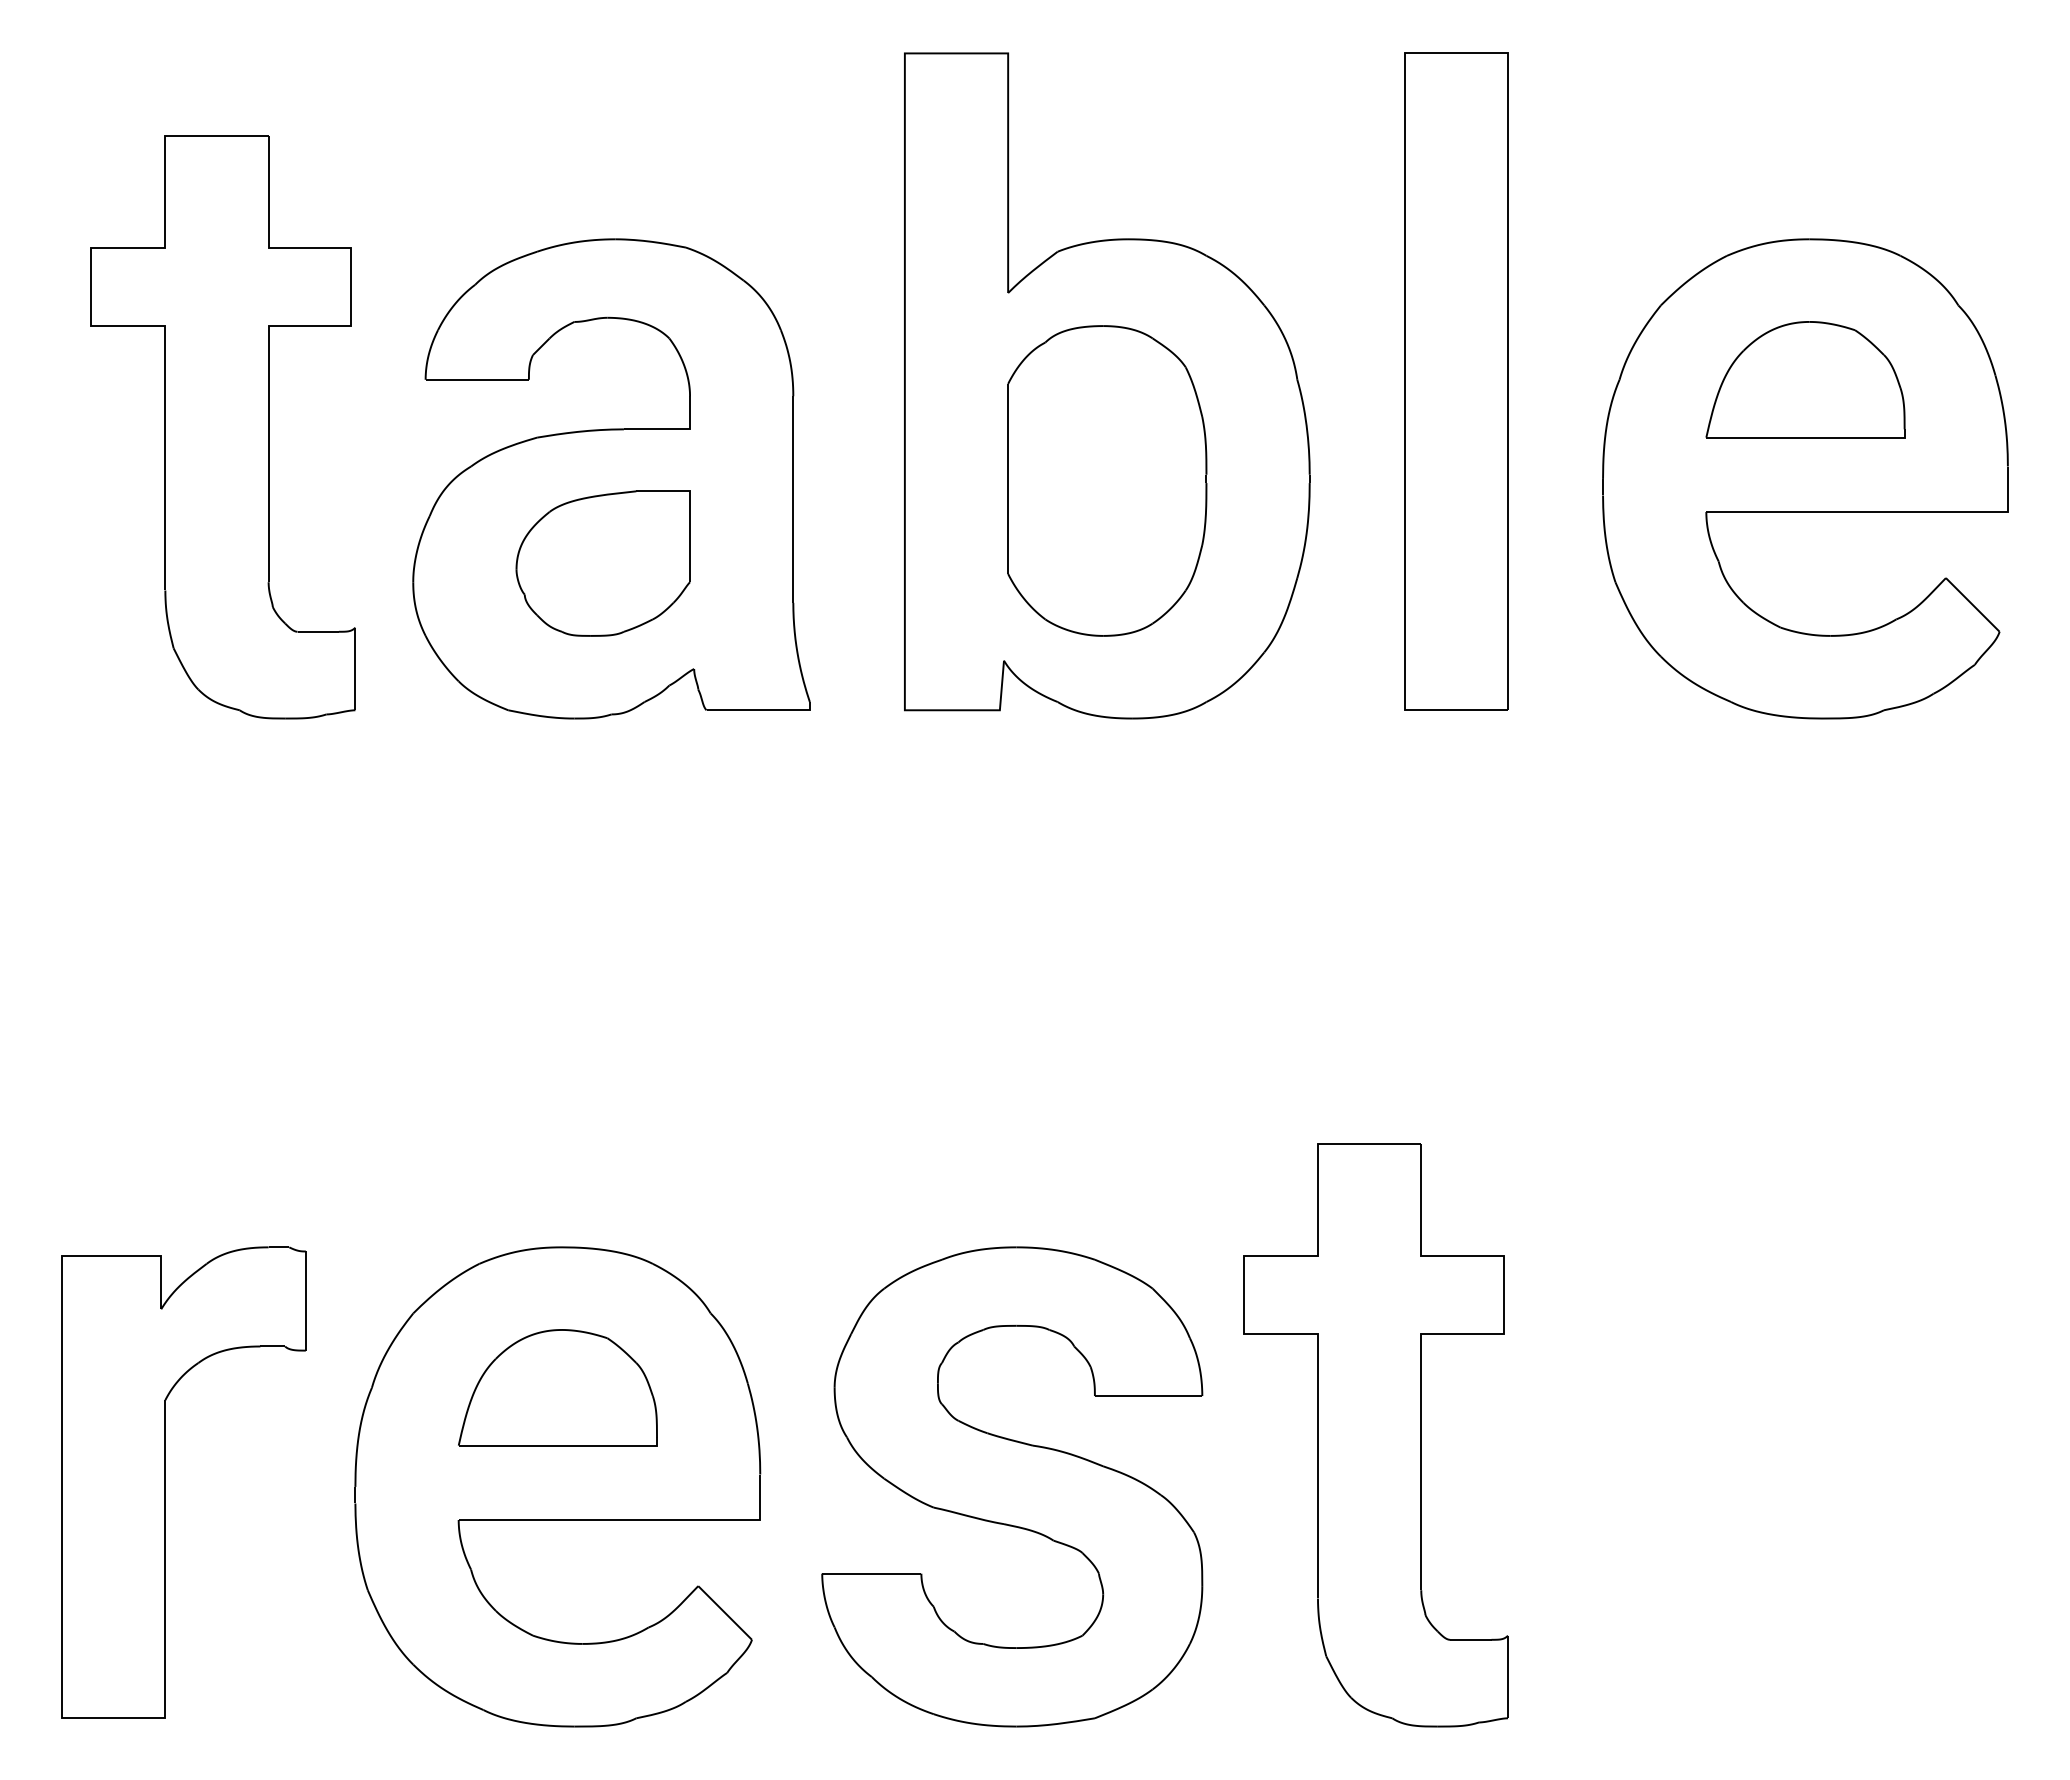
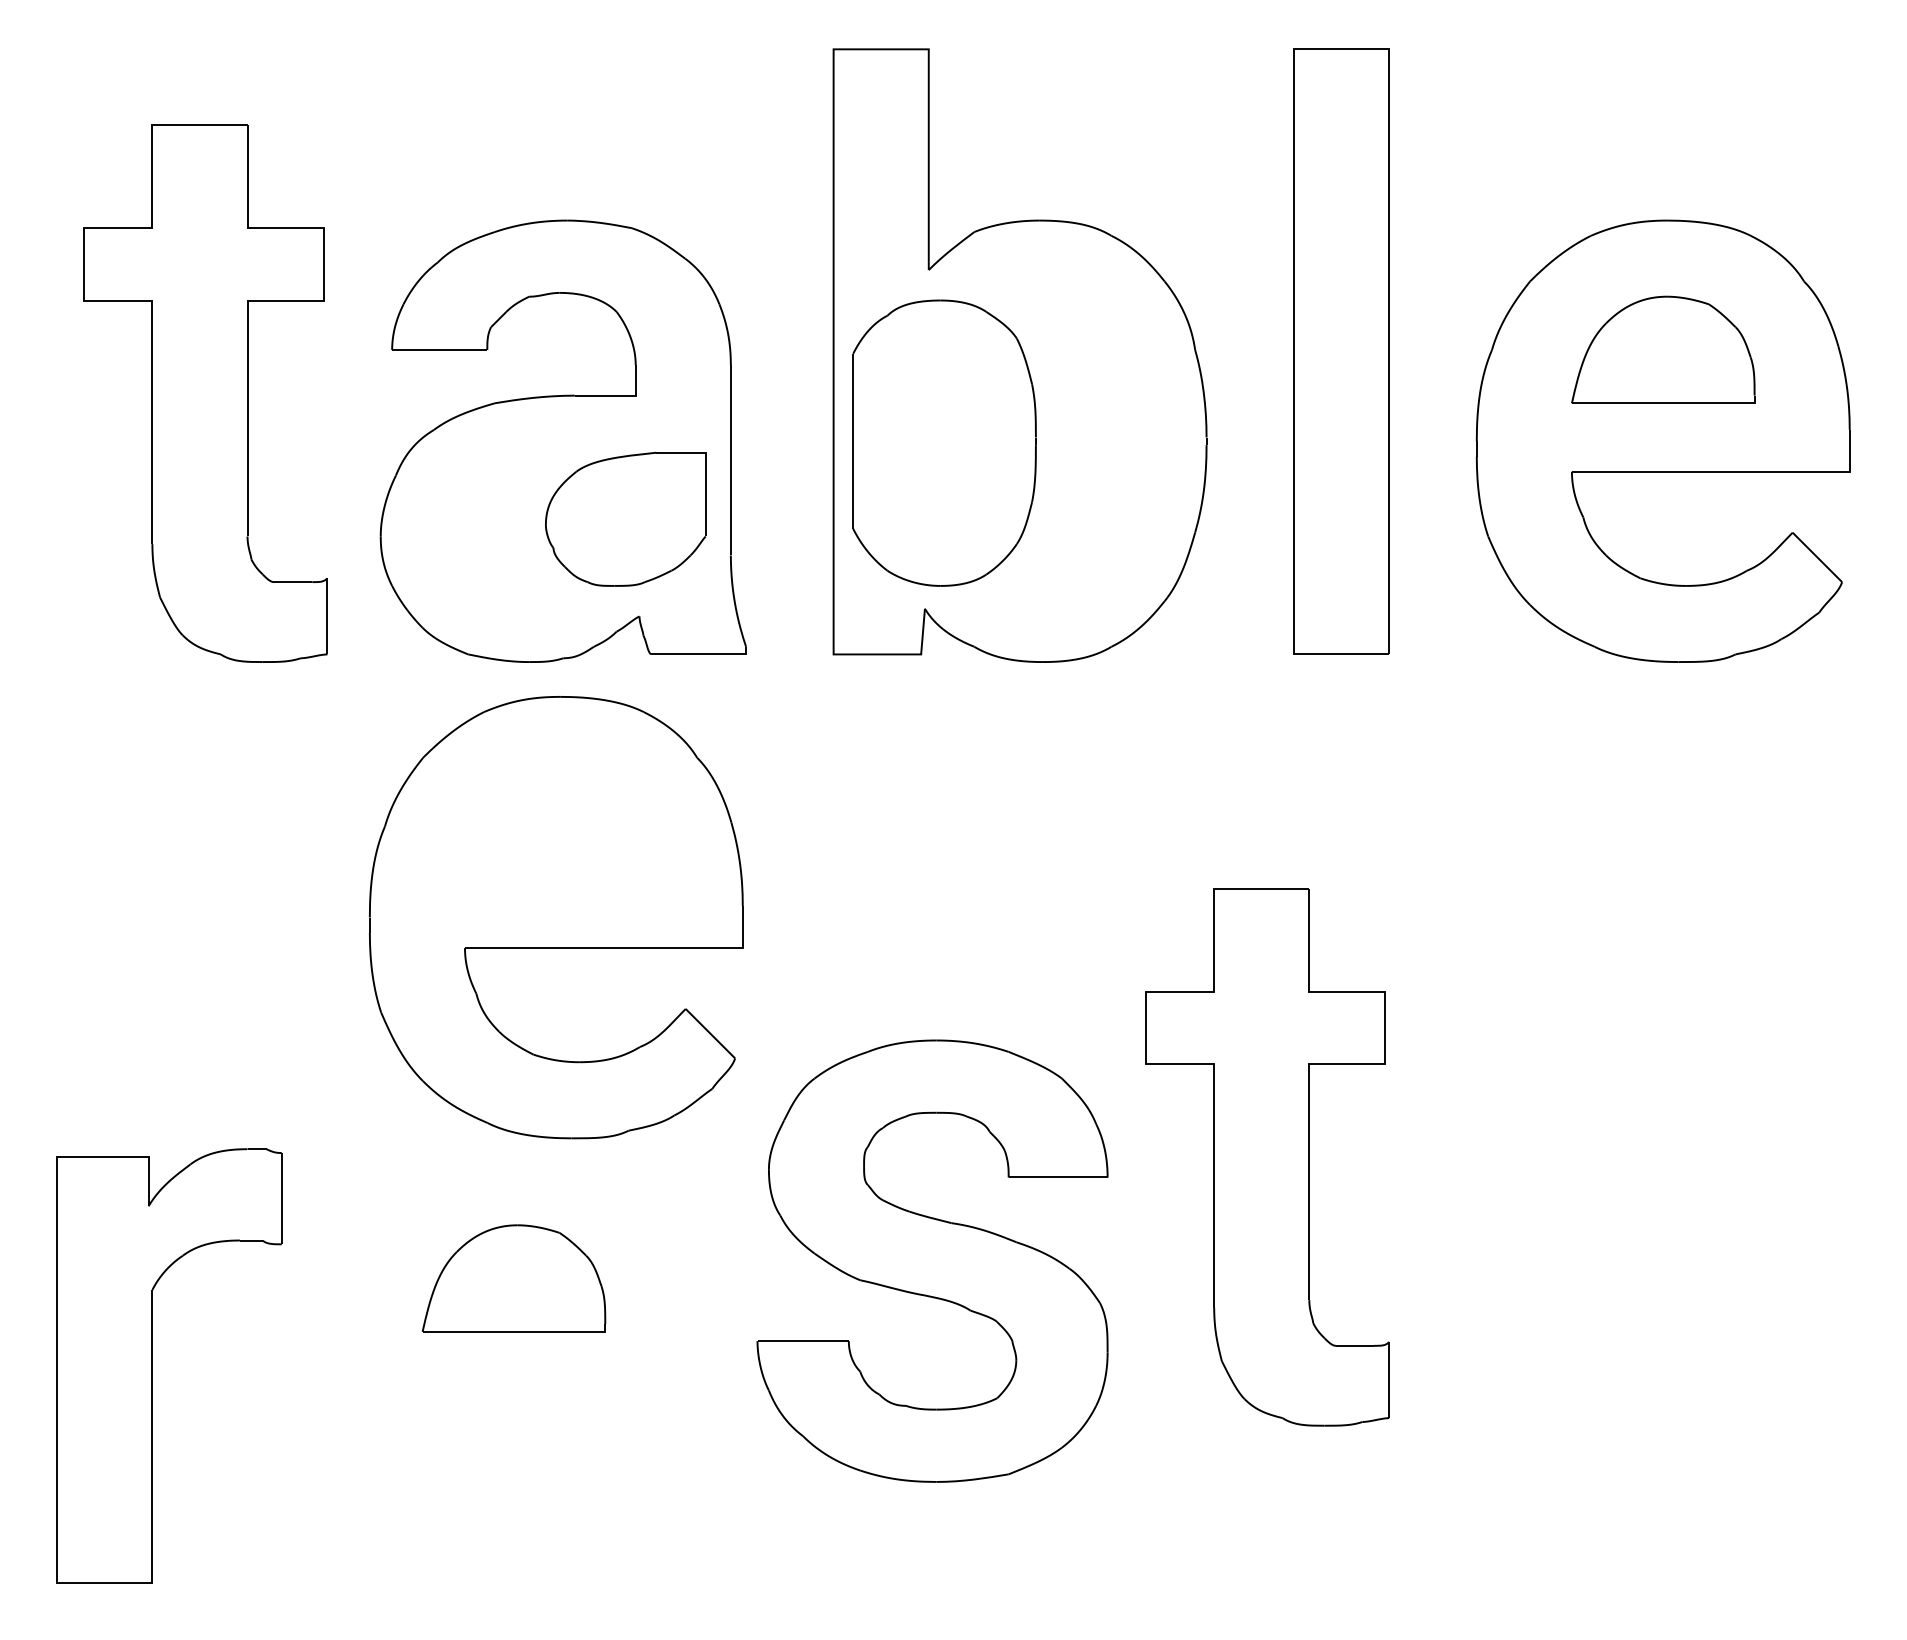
part: (1107, 480) -> (944, 442), moved
part: (602, 563) -> (625, 519), moved
part: (1375, 1435) -> (1267, 1157), moved
part: (557, 1486) -> (556, 917), moved
part: (1012, 1486) -> (932, 1260), moved

